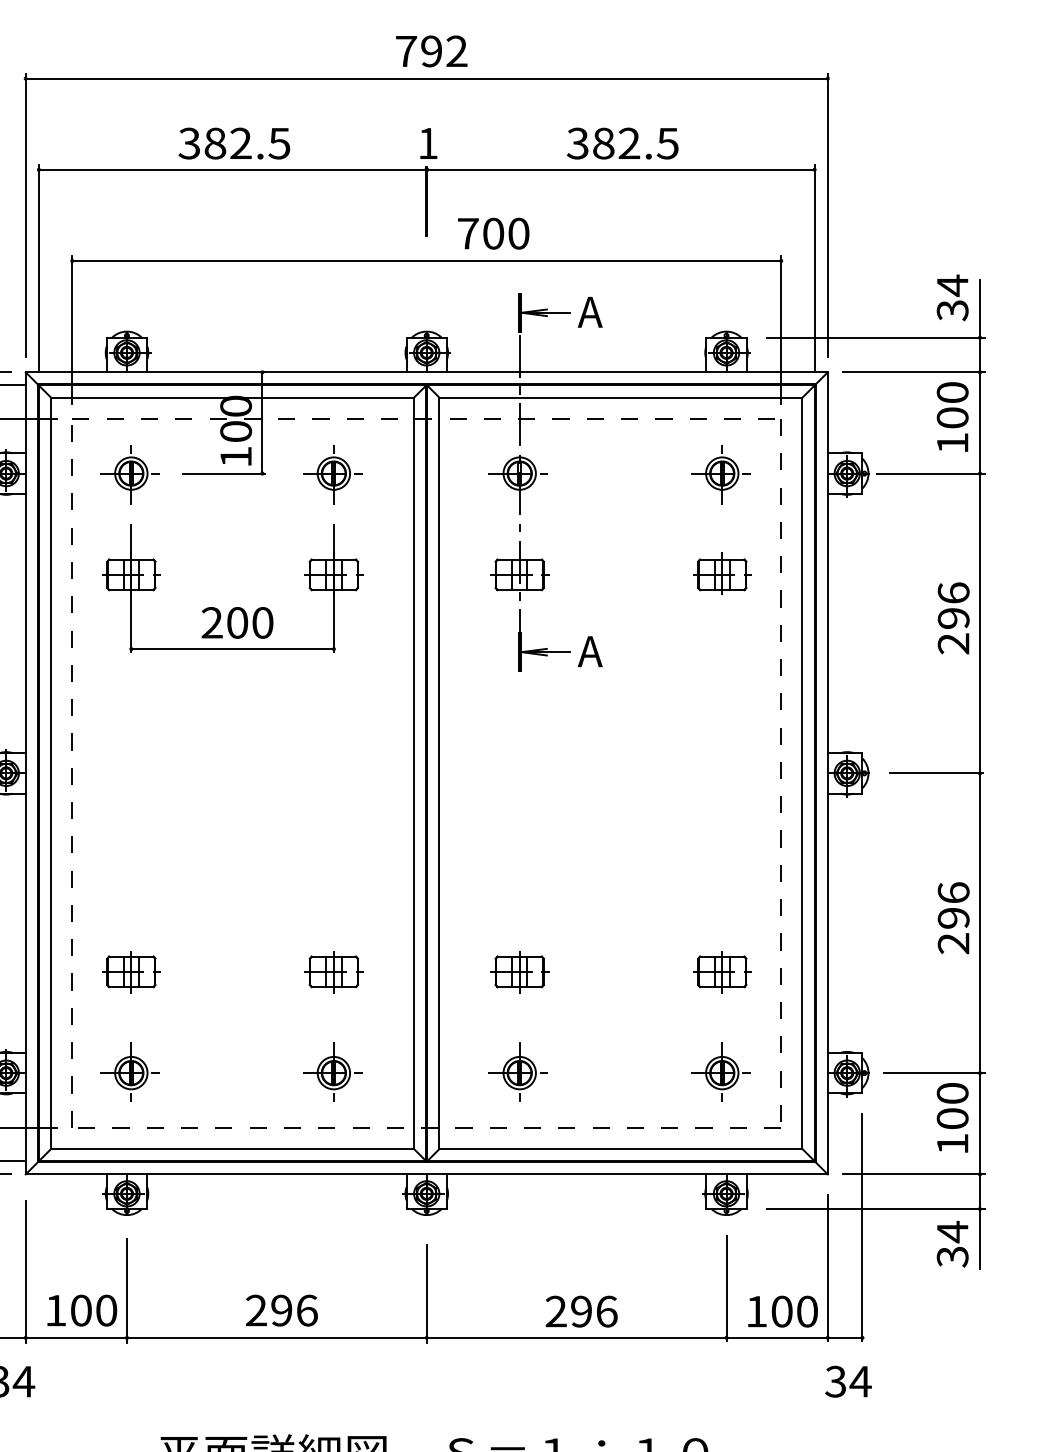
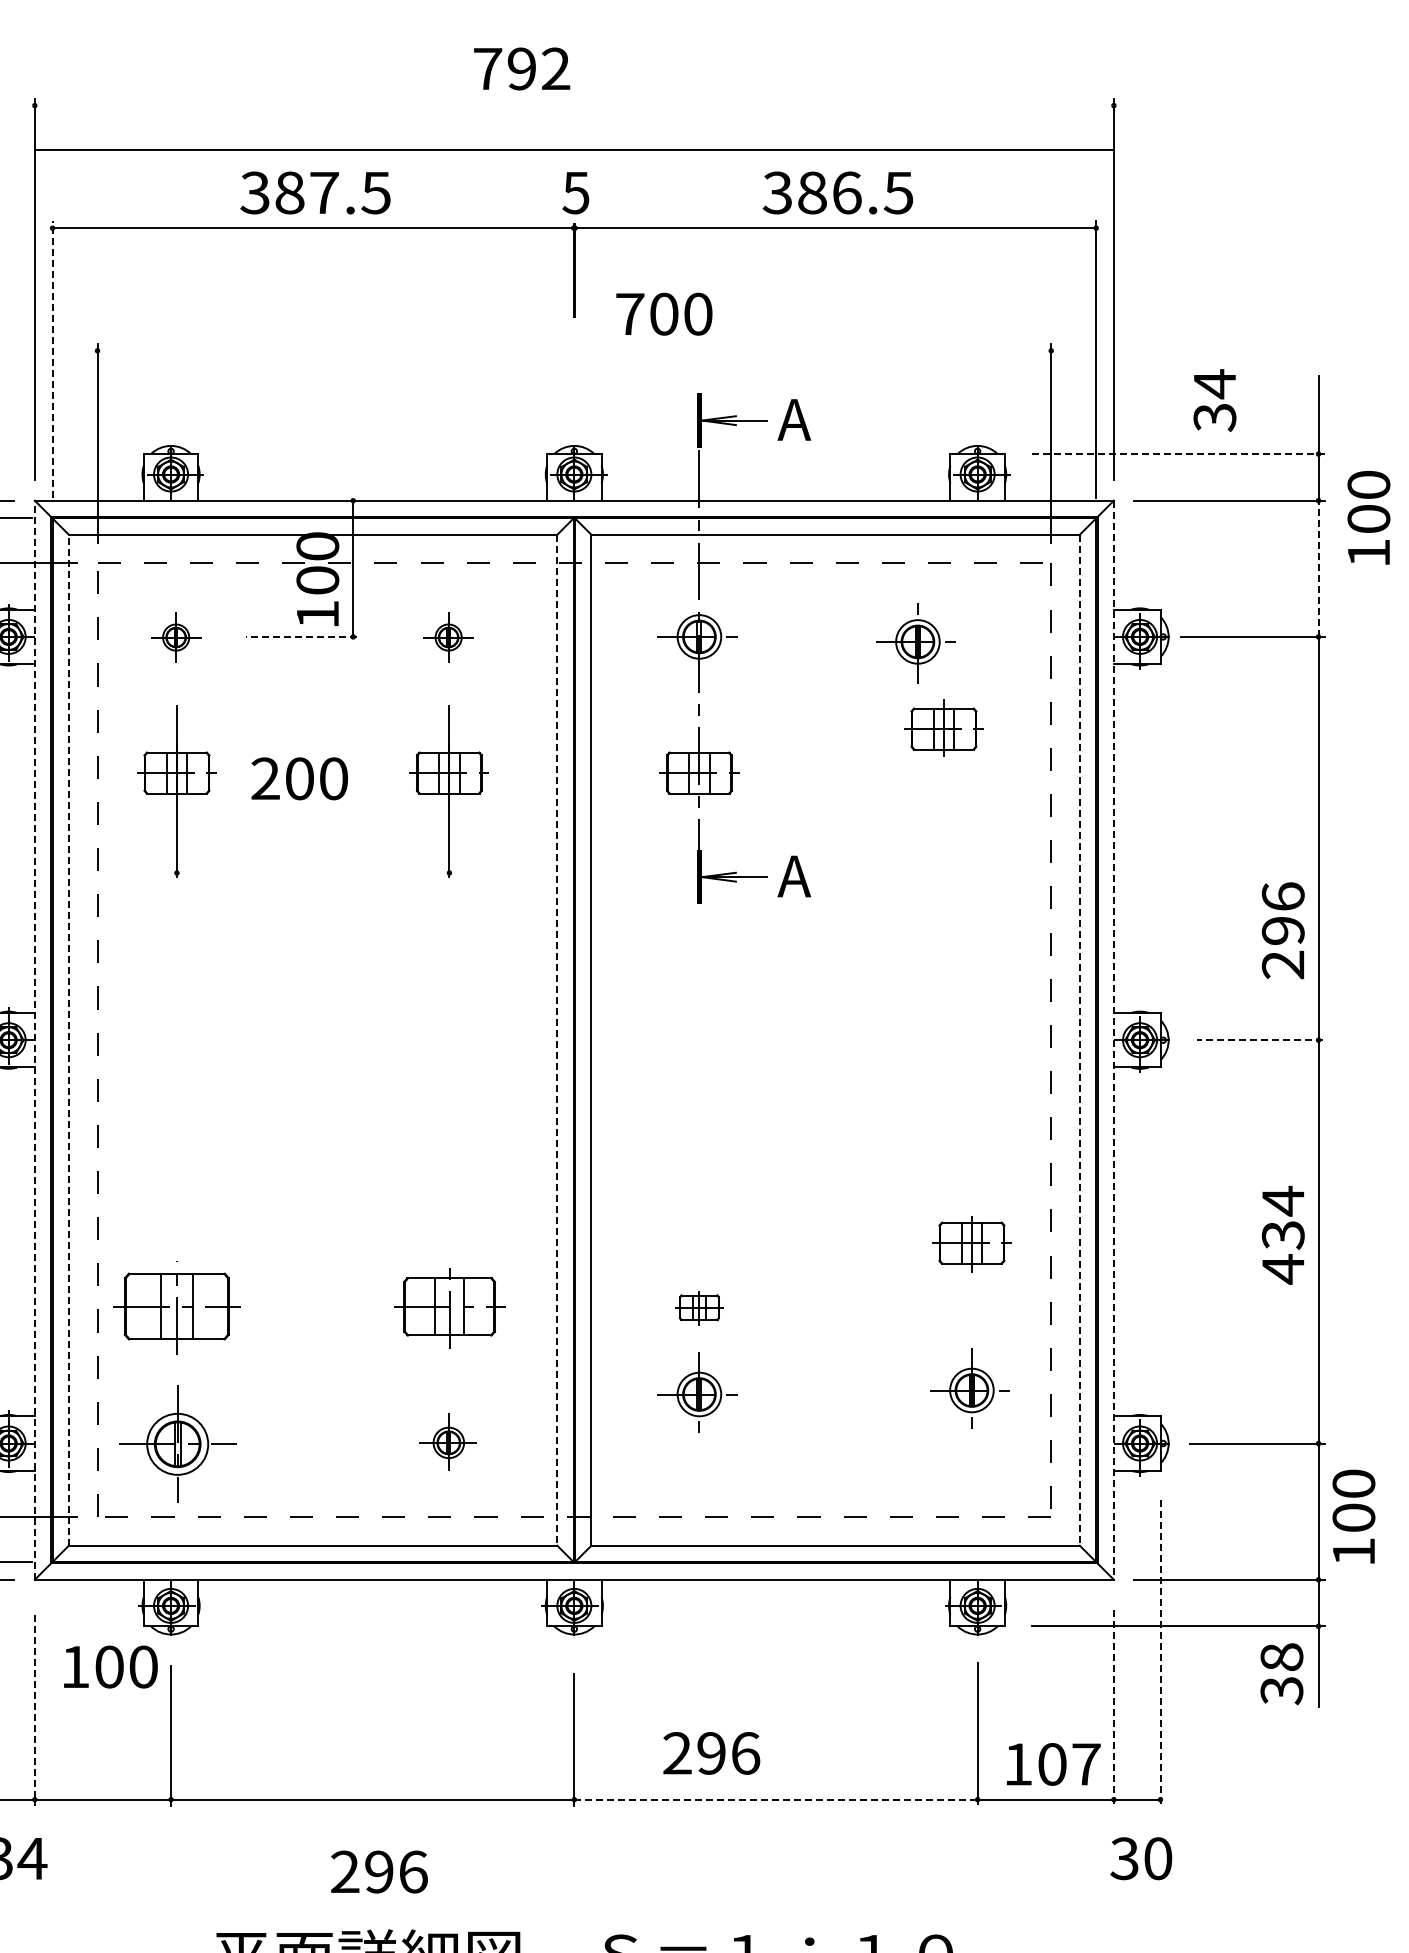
text: (432, 51) -> (522, 68), moved
line: (426, 78) -> (573, 149), moved
text: (241, 143) -> (324, 192), 382.5 -> 387.5
text: (427, 143) -> (575, 193), 1 -> 5
text: (629, 143) -> (846, 192), 382.5 -> 386.5
line: (426, 260) -> (574, 350), removed
line: (38, 267) -> (52, 359), solid -> dashed
text: (952, 297) -> (1214, 400), moved
line: (875, 337) -> (1178, 454), solid -> dashed
text: (952, 416) -> (1368, 517), moved
line: (979, 422) -> (1318, 568), solid -> dashed
line: (223, 473) -> (301, 636), solid -> dashed
part: (129, 474) -> (174, 638), size x0.6
part: (332, 474) -> (447, 638), size x0.6
part: (720, 474) -> (915, 643), moved
part: (721, 573) -> (943, 727), moved
text: (953, 618) -> (1282, 930), moved
text: (237, 622) -> (299, 778), moved
line: (232, 649) -> (312, 873), removed
line: (50, 772) -> (68, 1039), solid -> dashed
line: (25, 773) -> (34, 1040), solid -> dashed
line: (414, 773) -> (557, 1040), solid -> dashed
line: (802, 773) -> (1079, 1040), solid -> dashed
line: (827, 773) -> (1113, 1040), solid -> dashed
line: (936, 773) -> (1259, 1040), solid -> dashed
text: (953, 917) -> (1282, 1234), 296 -> 434
part: (131, 972) -> (176, 1308), size x1.6
part: (333, 972) -> (448, 1308), size x1.4
part: (519, 972) -> (699, 1308), size x0.6
part: (721, 972) -> (971, 1244), moved
part: (129, 1071) -> (174, 1441), size x1.4
part: (332, 1071) -> (447, 1441), size x0.7
part: (518, 1071) -> (697, 1392), moved
part: (720, 1071) -> (969, 1388), moved
text: (952, 1117) -> (1353, 1516), moved
line: (862, 1226) -> (1160, 1650), solid -> dashed
text: (952, 1232) -> (1281, 1657), 34 -> 38
line: (827, 1267) -> (1113, 1704), solid -> dashed
line: (25, 1271) -> (34, 1710), solid -> dashed
text: (81, 1310) -> (110, 1666), moved
text: (281, 1310) -> (379, 1871), moved
text: (581, 1311) -> (711, 1753), moved
text: (807, 1311) -> (1086, 1764), 100 -> 107
line: (577, 1337) -> (776, 1799), solid -> dashed
text: (860, 1381) -> (1158, 1858), 34 -> 30

